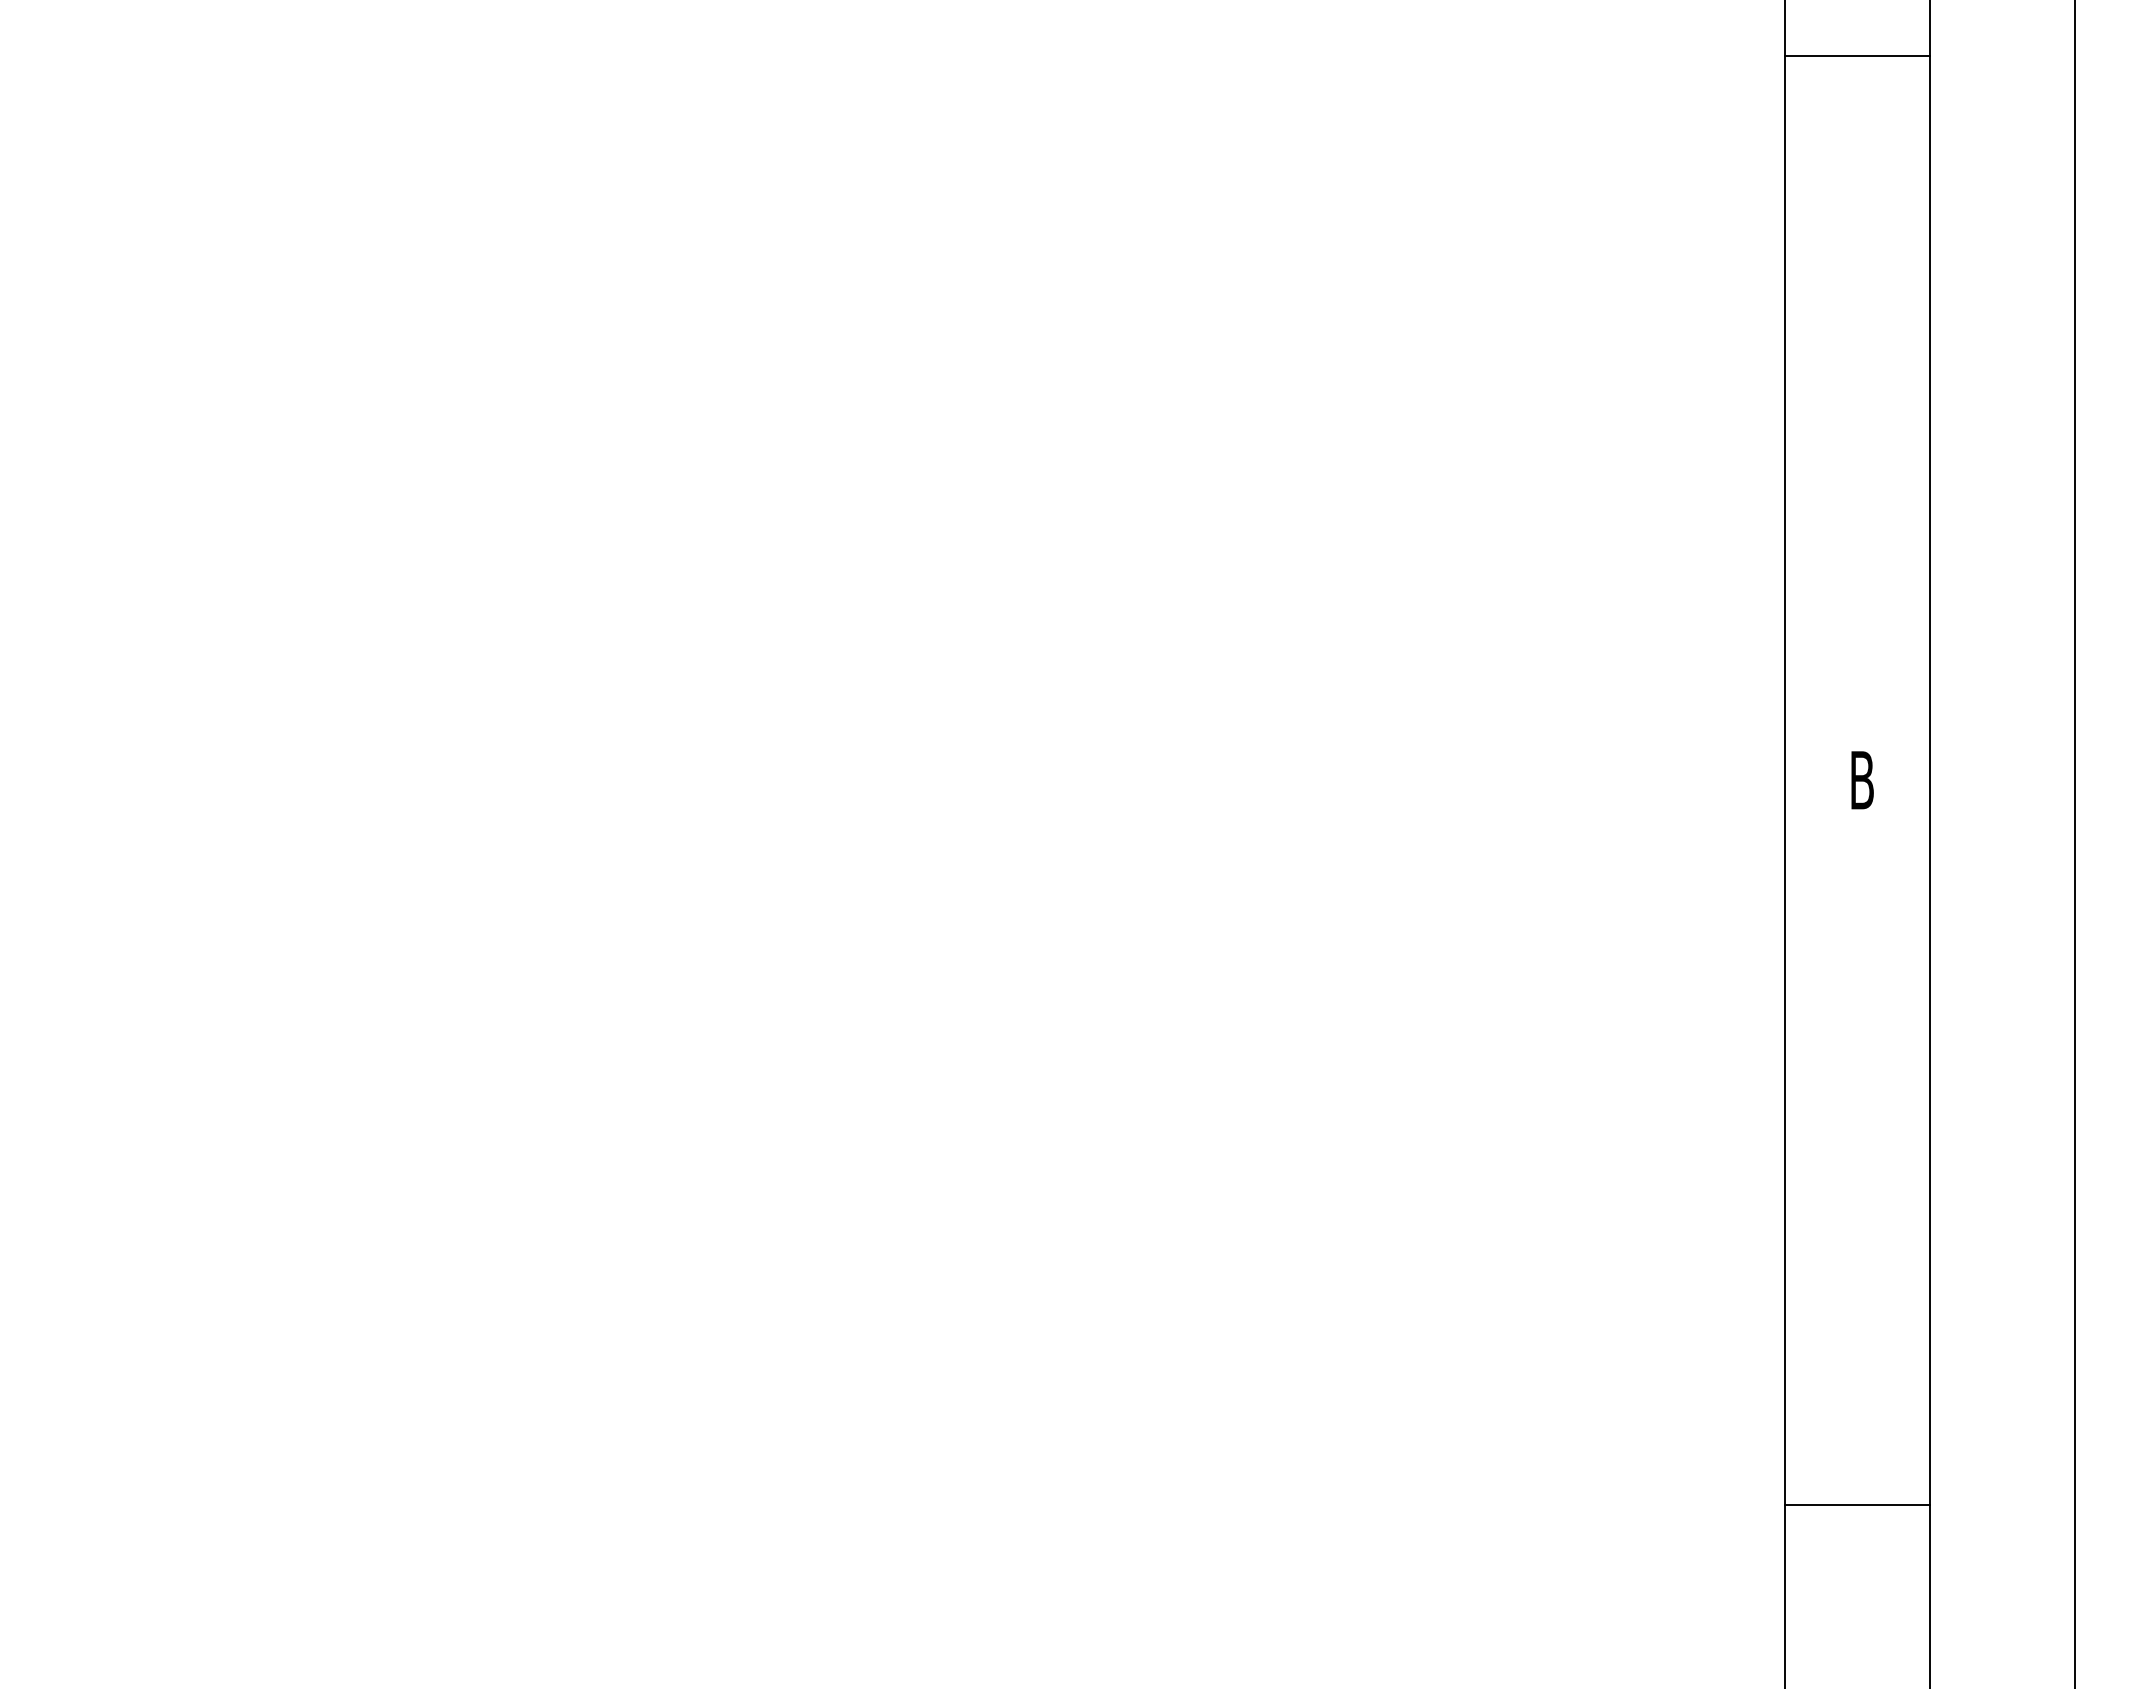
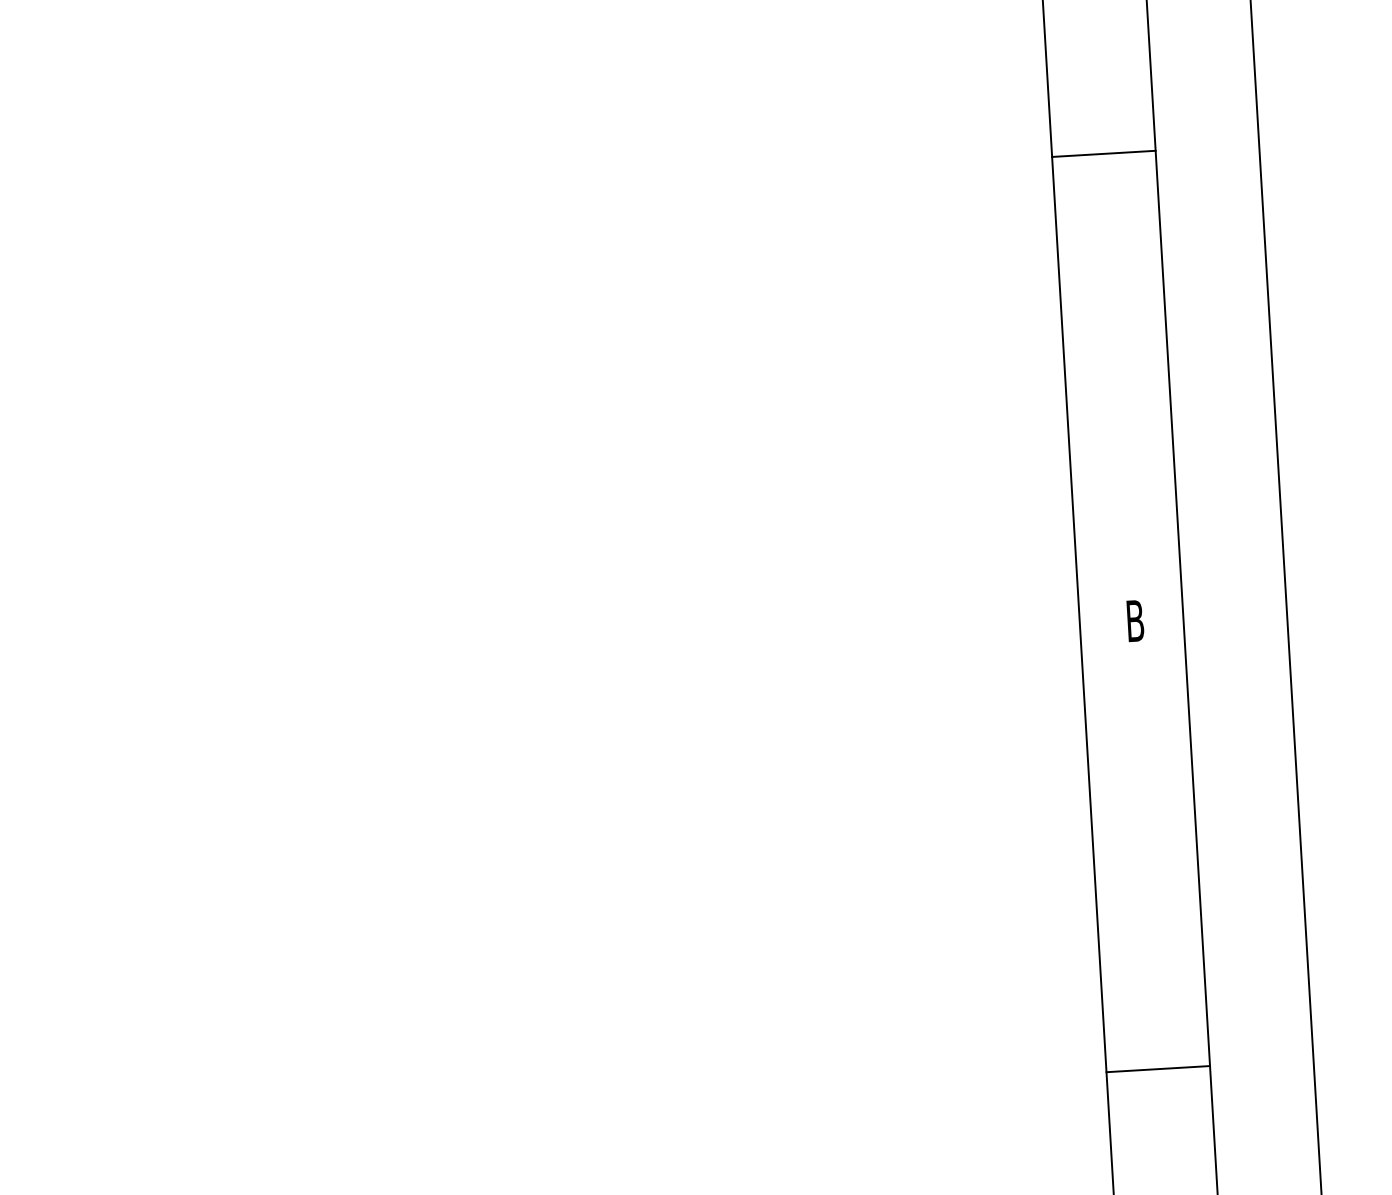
line: (1856, 55) -> (1103, 153), moved
line: (1856, 1505) -> (1157, 1069), moved

